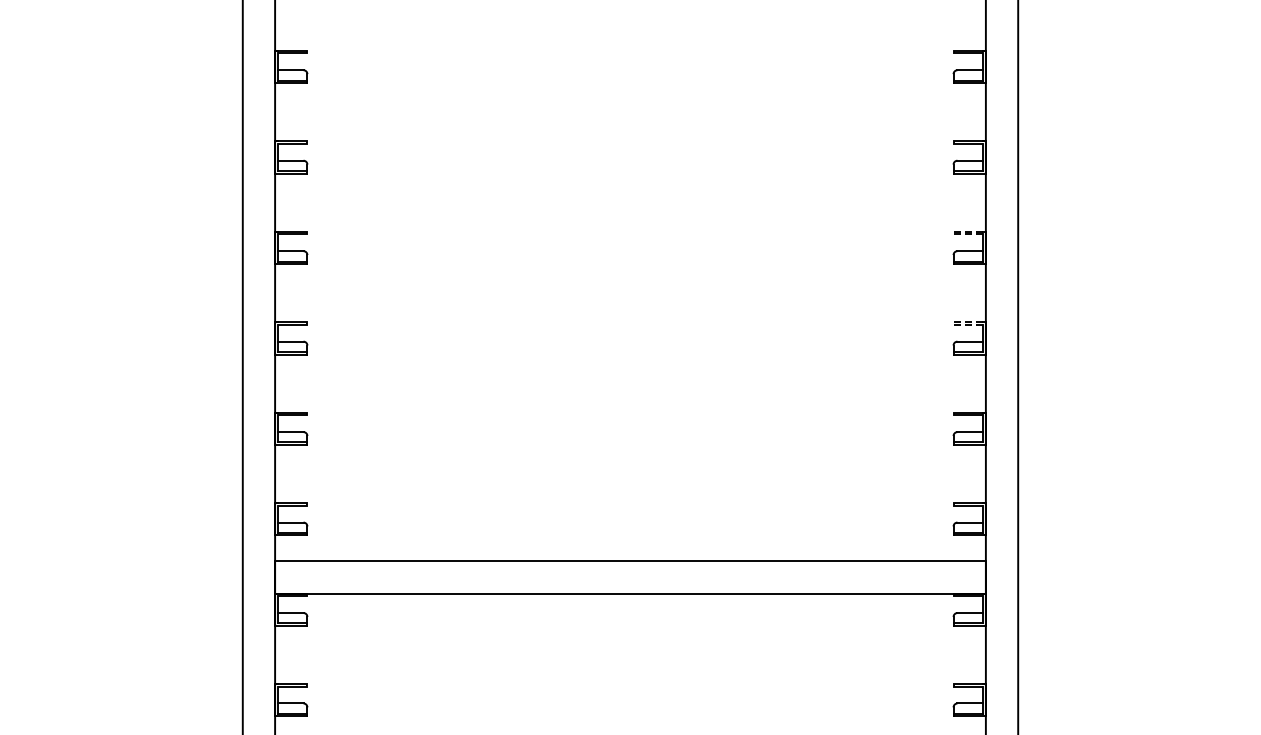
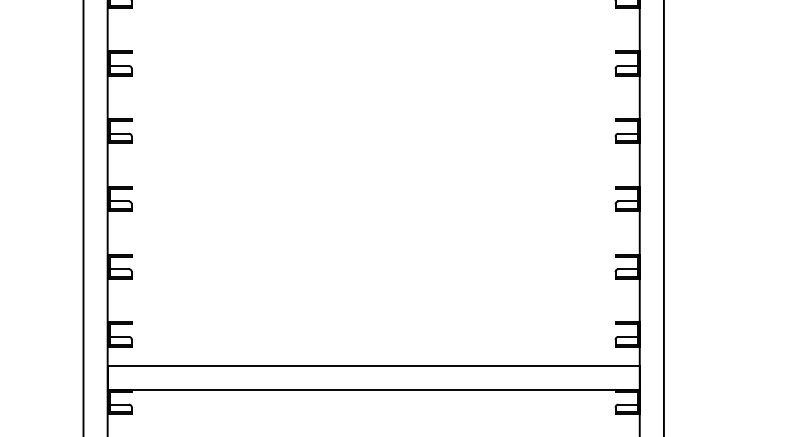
line: (953, 231) -> (615, 119), dashed -> solid
line: (953, 322) -> (615, 187), dashed -> solid

